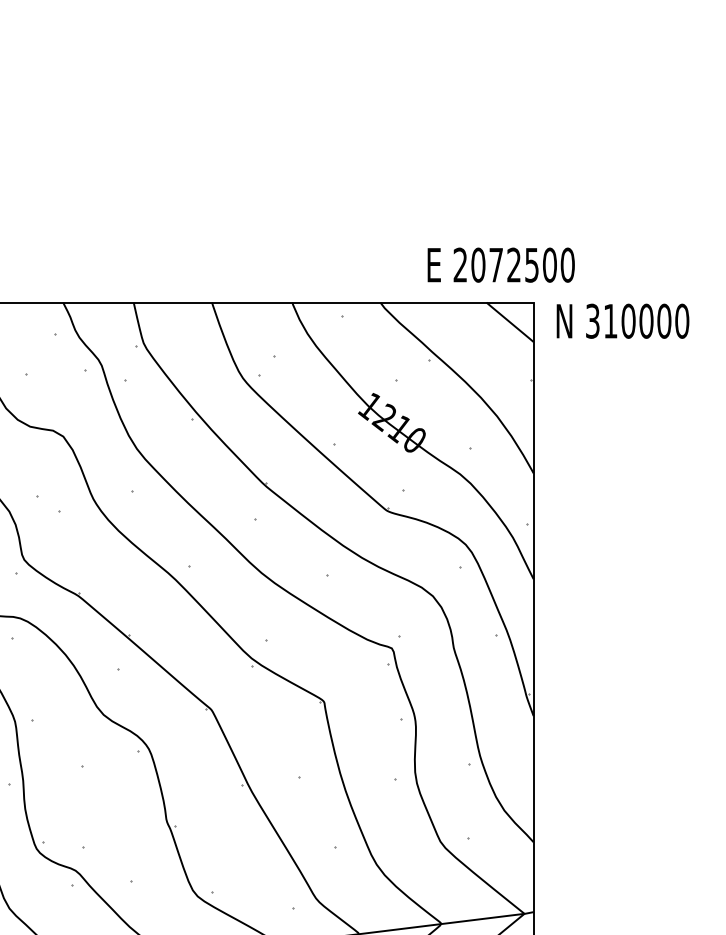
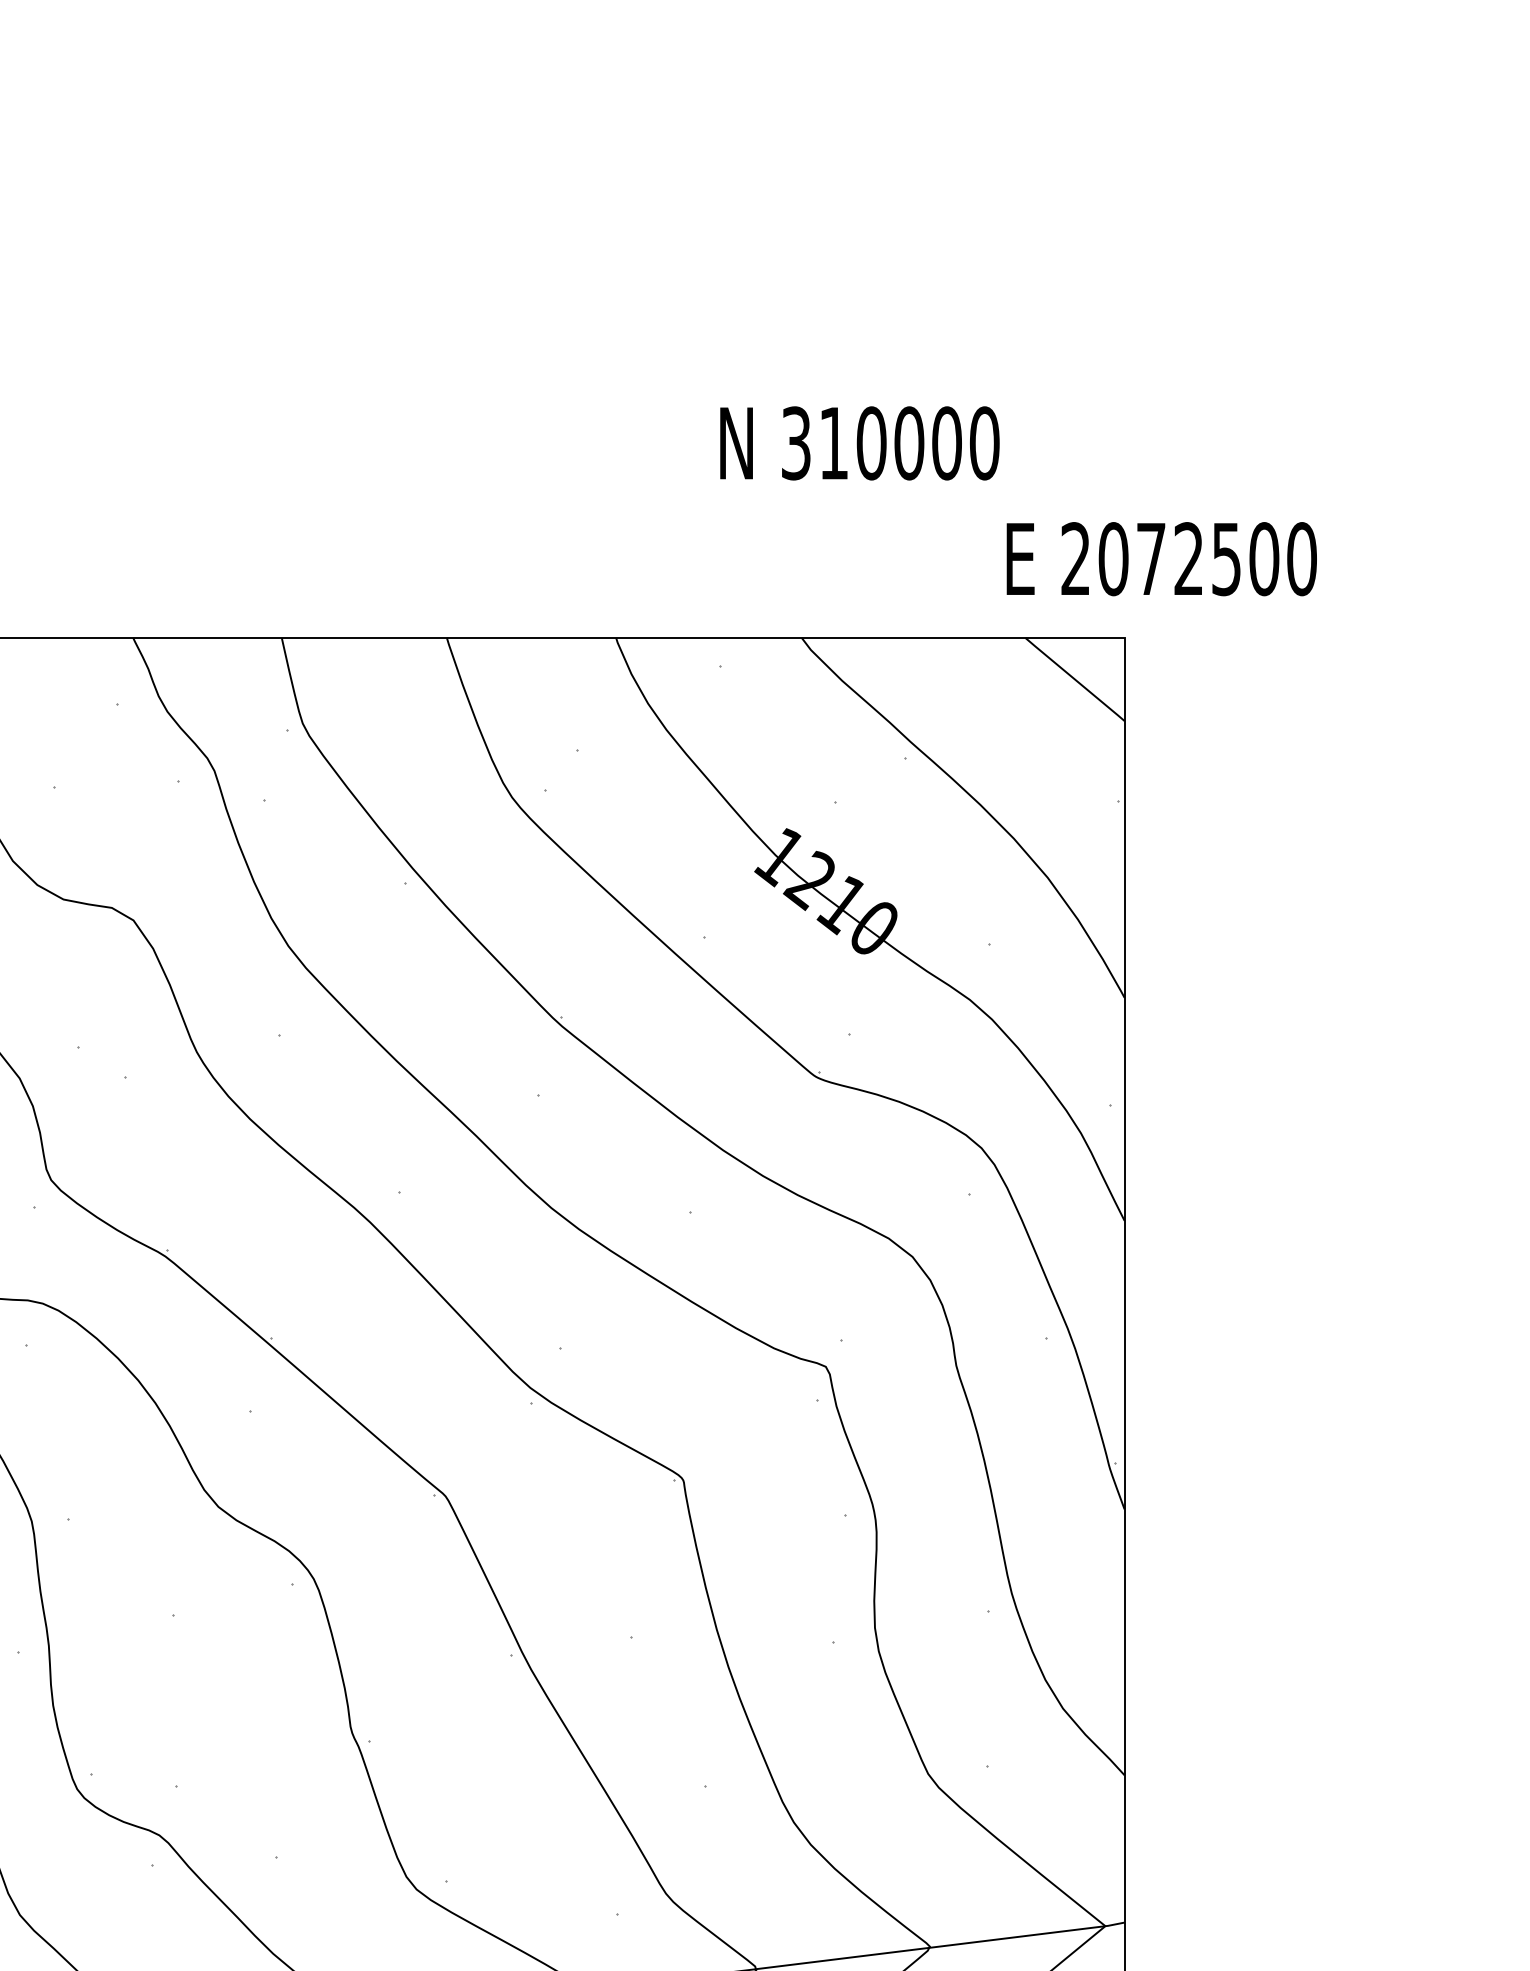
text: (500, 264) -> (1160, 557), moved
text: (622, 320) -> (858, 441), moved

